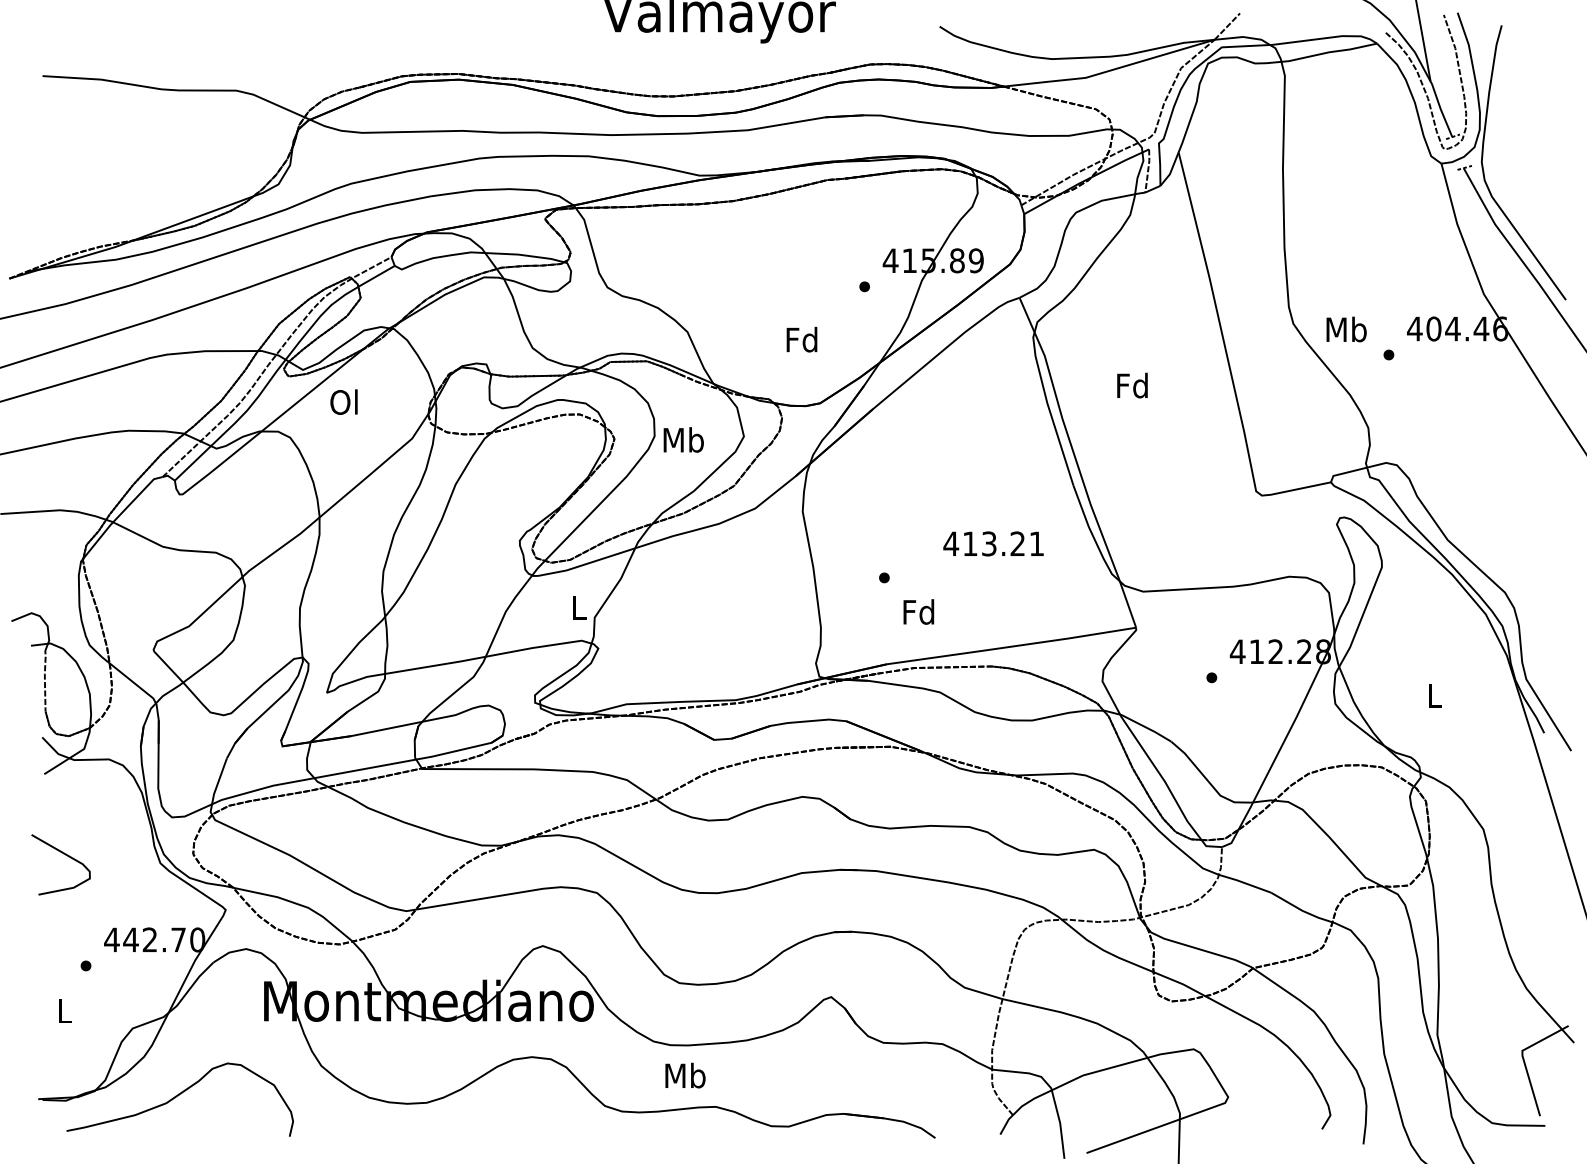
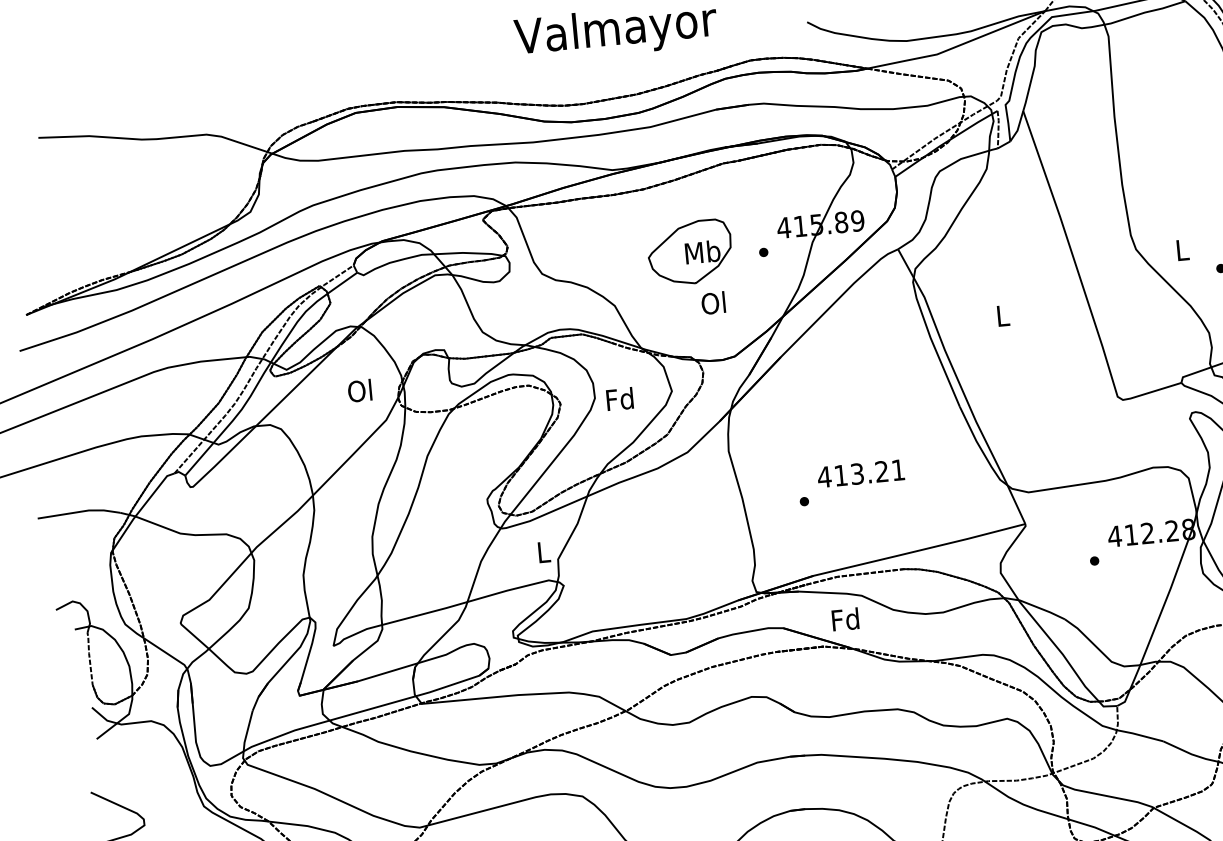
part: (779, 278) -> (689, 252), added
text: (1346, 329) -> (1182, 249), Mb -> L
text: (801, 339) -> (713, 302), Fd -> Ol
text: (1132, 385) -> (1002, 315), Fd -> L
text: (343, 401) -> (359, 390), moved
text: (683, 439) -> (620, 398), Mb -> Fd
text: (993, 543) -> (860, 473), moved
text: (918, 611) -> (845, 619), moved

